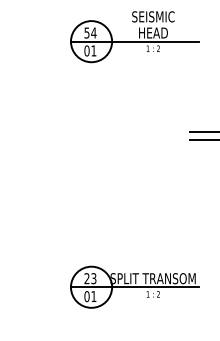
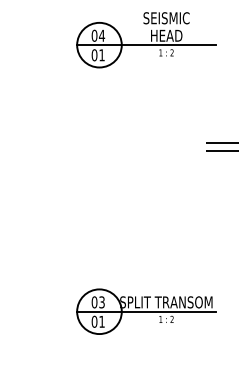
text: (86, 32) -> (94, 35), 54 -> 04
text: (86, 278) -> (94, 302), 23 -> 03

